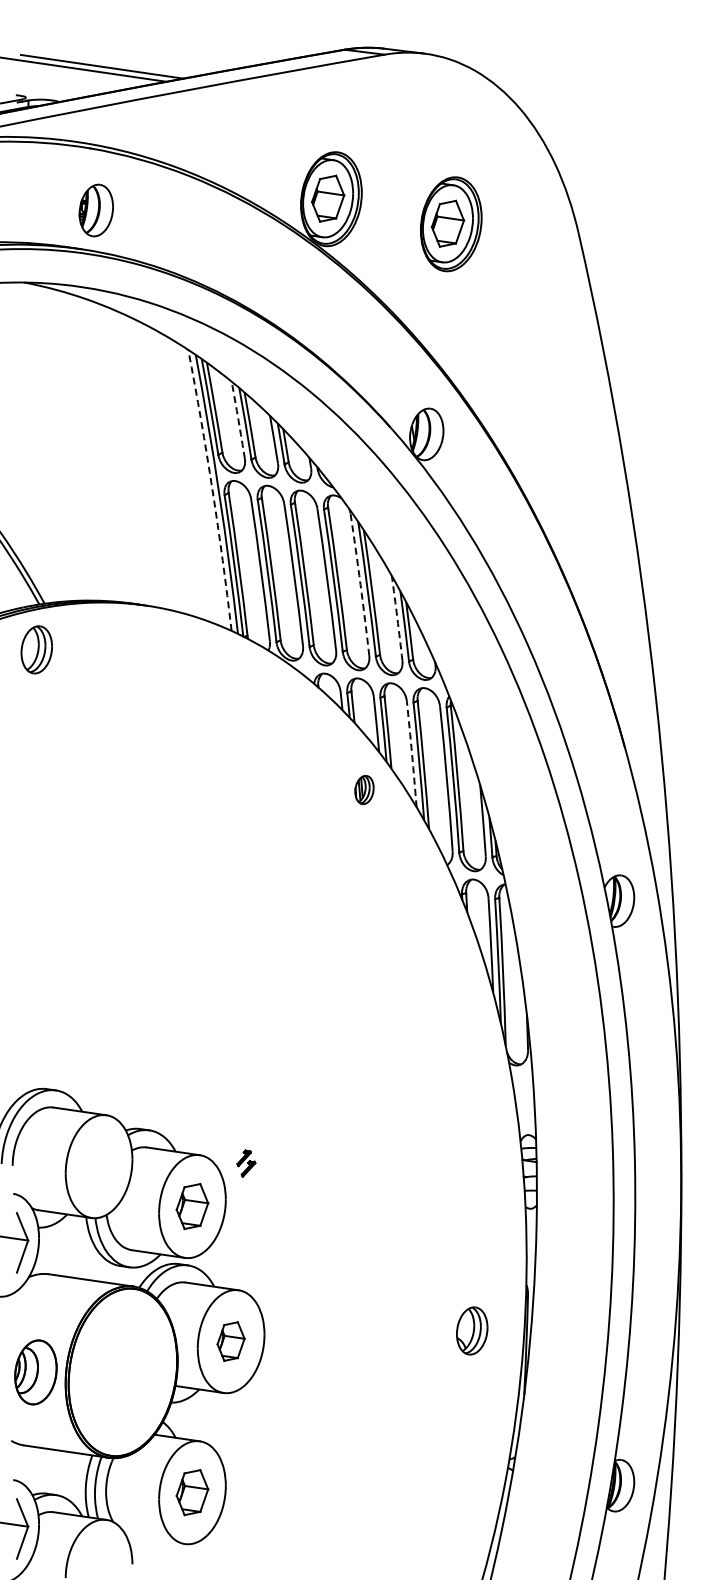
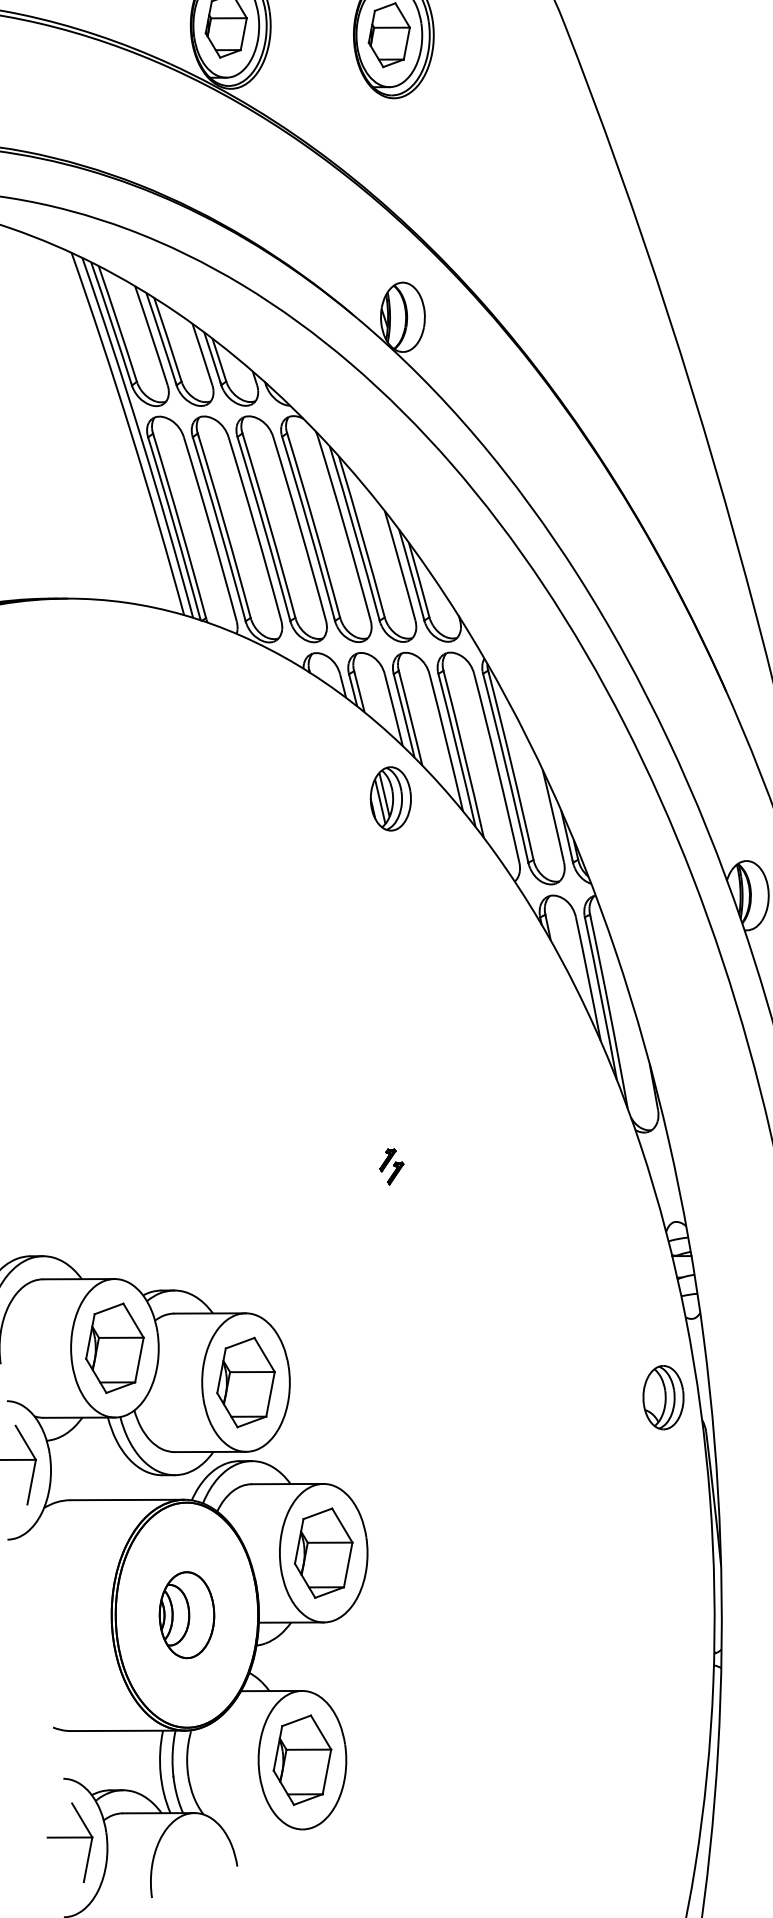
arc: (238, 420) -> (151, 336), dashed -> solid
arc: (212, 490) -> (131, 433), dashed -> solid
arc: (360, 584) -> (345, 528), dashed -> solid
arc: (397, 618) -> (400, 566), dashed -> solid
arc: (412, 754) -> (447, 742), dashed -> solid
part: (364, 789) -> (390, 798), size x1.67
part: (246, 1163) -> (391, 1166), moved
part: (98, 1166) -> (114, 1348), added
part: (192, 1206) -> (246, 1382), size x1.43
part: (472, 1330) -> (663, 1396), moved
part: (230, 1341) -> (322, 1553), size x1.67
part: (35, 1372) -> (186, 1615), moved
part: (192, 1492) -> (302, 1759), size x1.43

